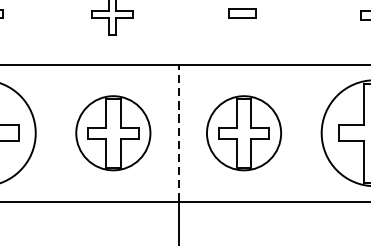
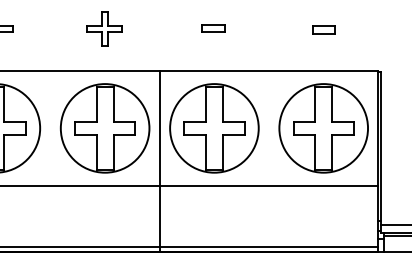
line: (178, 132) -> (159, 127), dashed -> solid
part: (112, 133) -> (104, 128), size x1.43
part: (244, 133) -> (214, 128), size x1.43

